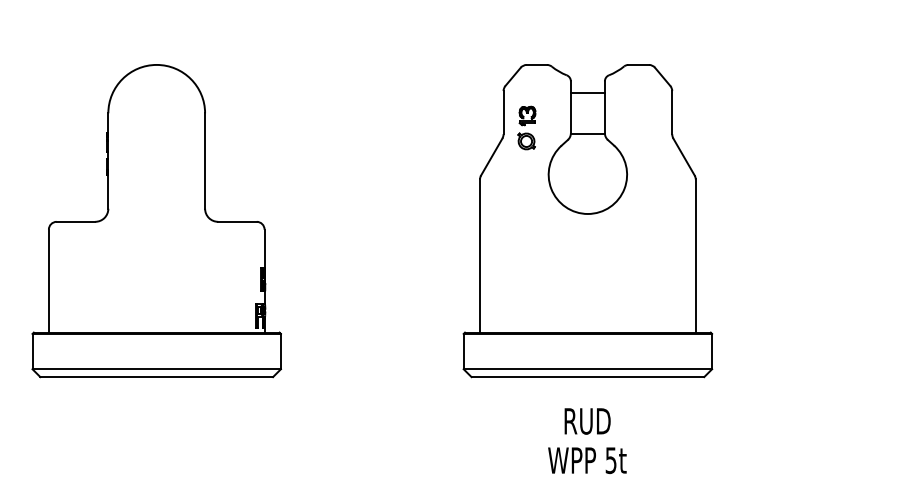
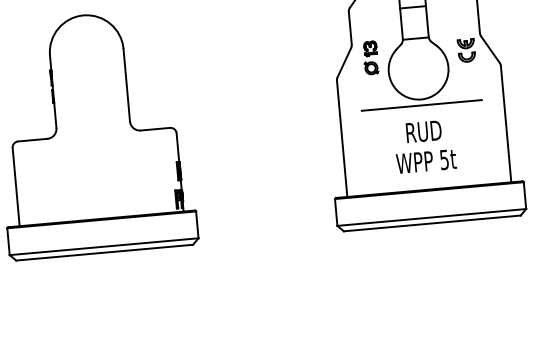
part: (526, 127) -> (370, 57), moved
part: (652, 155) -> (466, 50), added
line: (587, 221) -> (421, 105), added
text: (587, 440) -> (425, 146), moved

